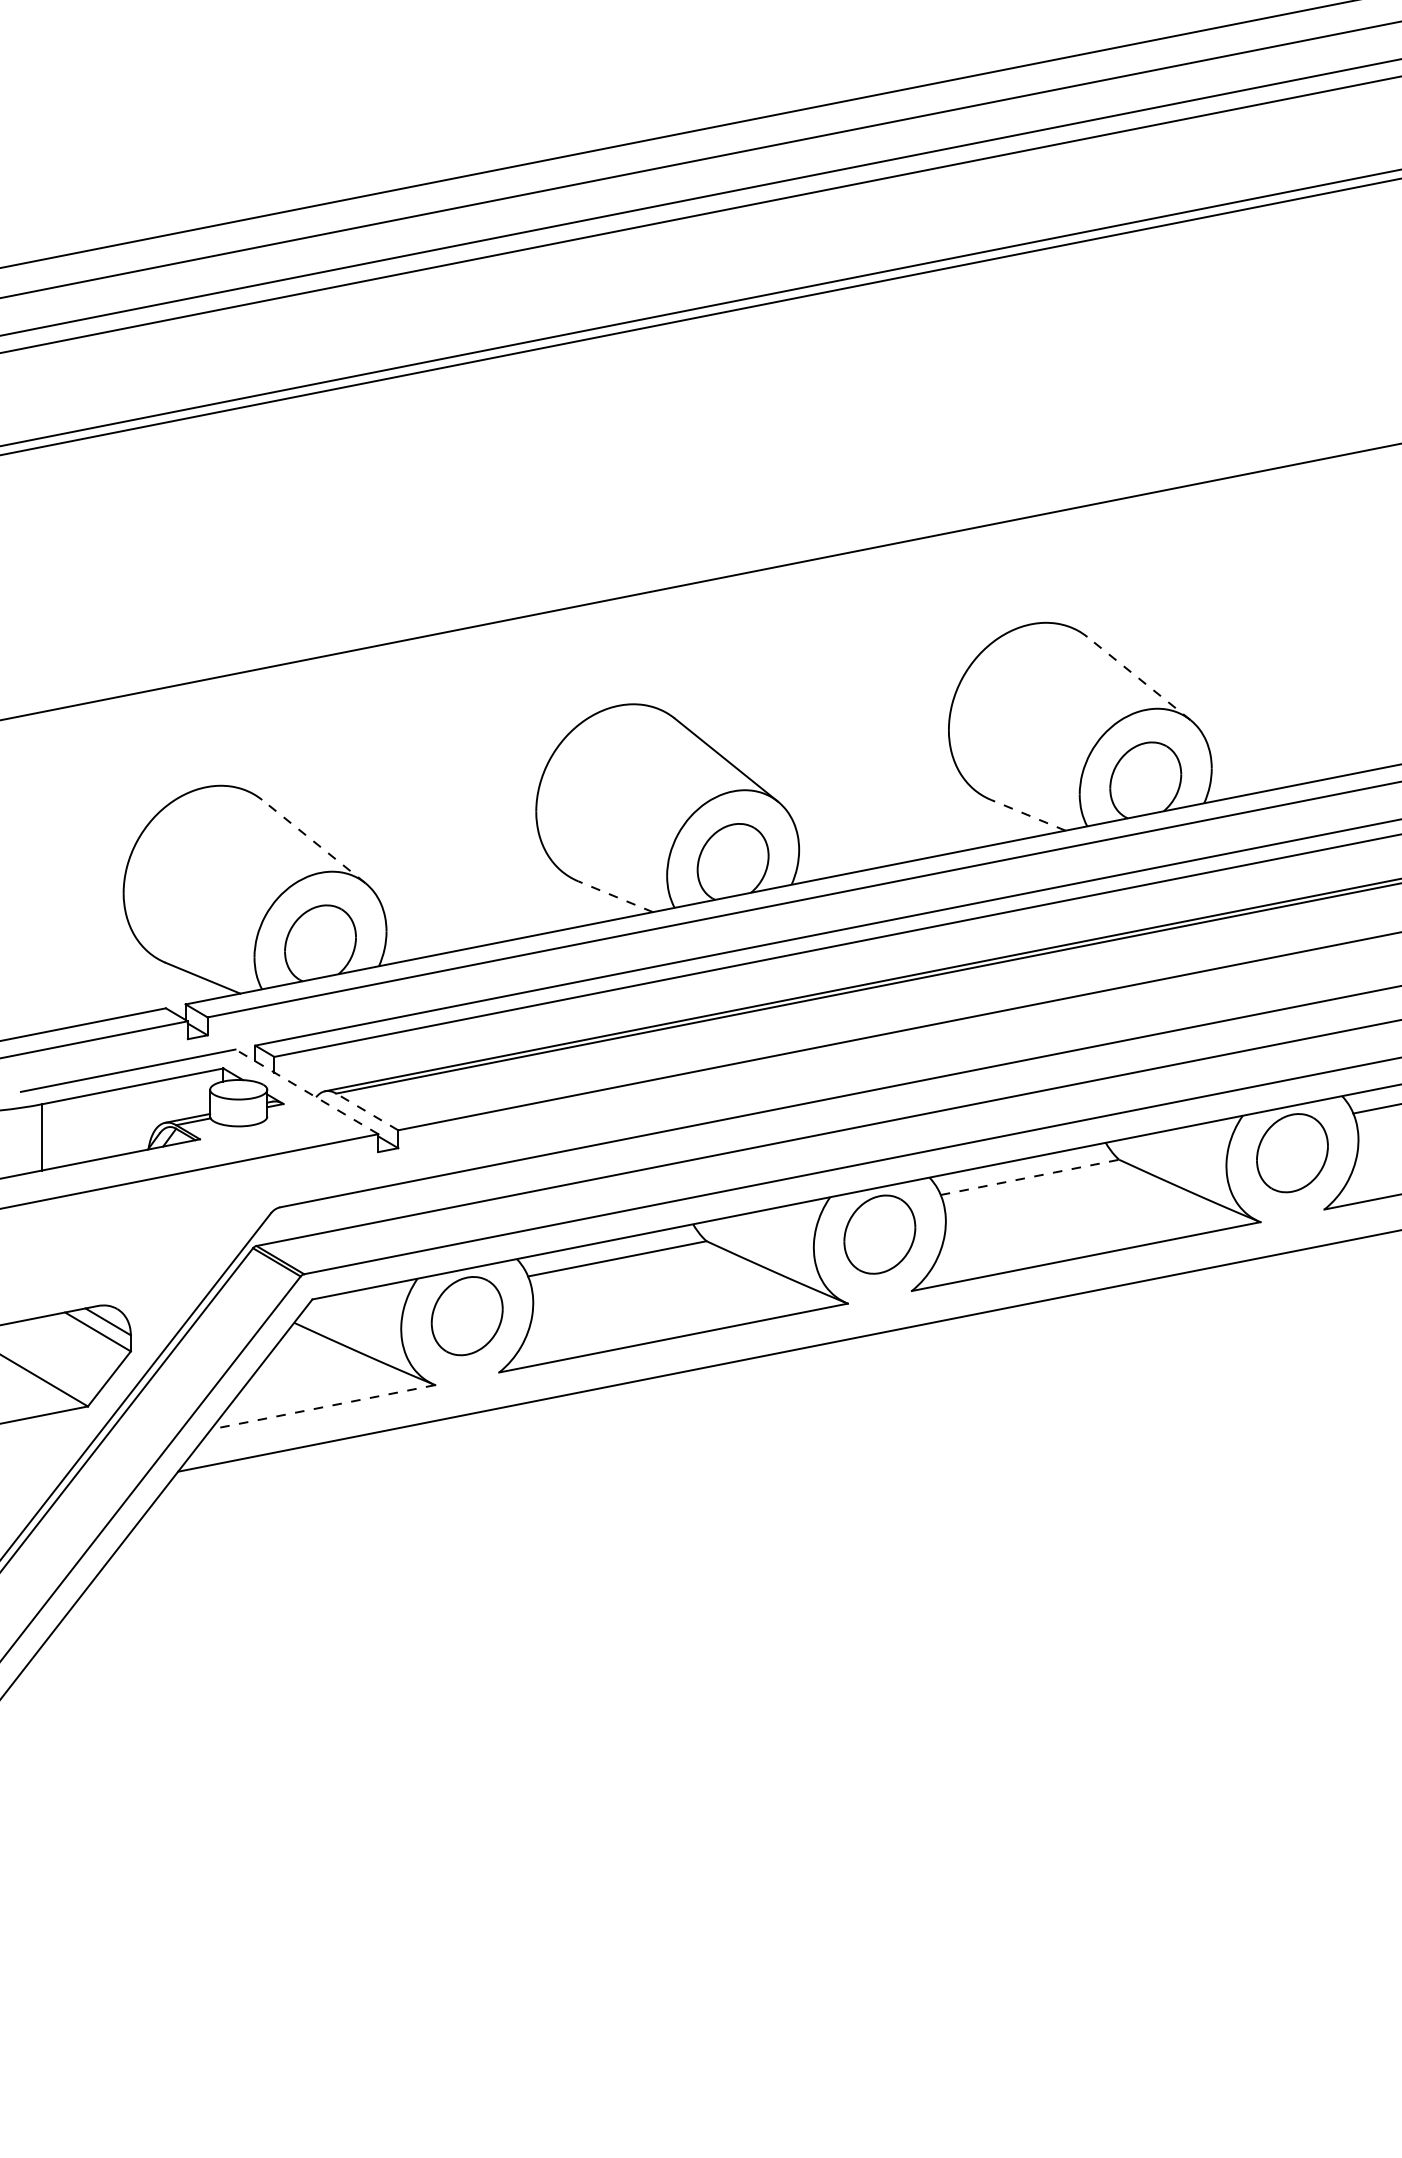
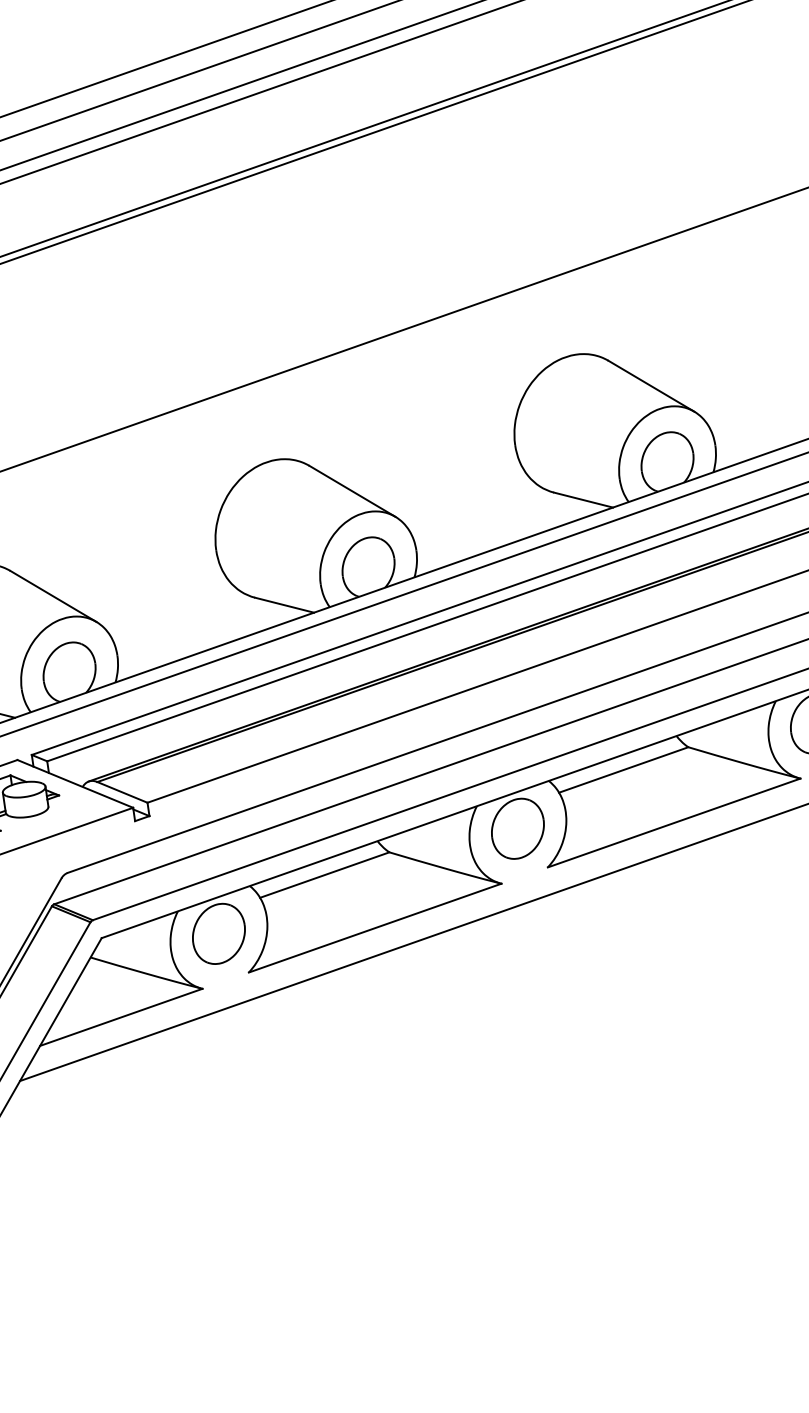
line: (1138, 678) -> (651, 386), dashed -> solid
line: (1027, 815) -> (582, 500), dashed -> solid
line: (313, 841) -> (53, 596), dashed -> solid
line: (615, 896) -> (284, 605), dashed -> solid
line: (306, 1091) -> (74, 783), dashed -> solid
line: (367, 1111) -> (122, 792), dashed -> solid
line: (1029, 1177) -> (623, 770), dashed -> solid
line: (322, 1407) -> (120, 1017), dashed -> solid

